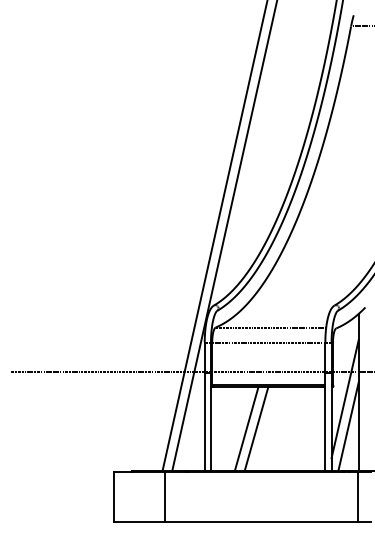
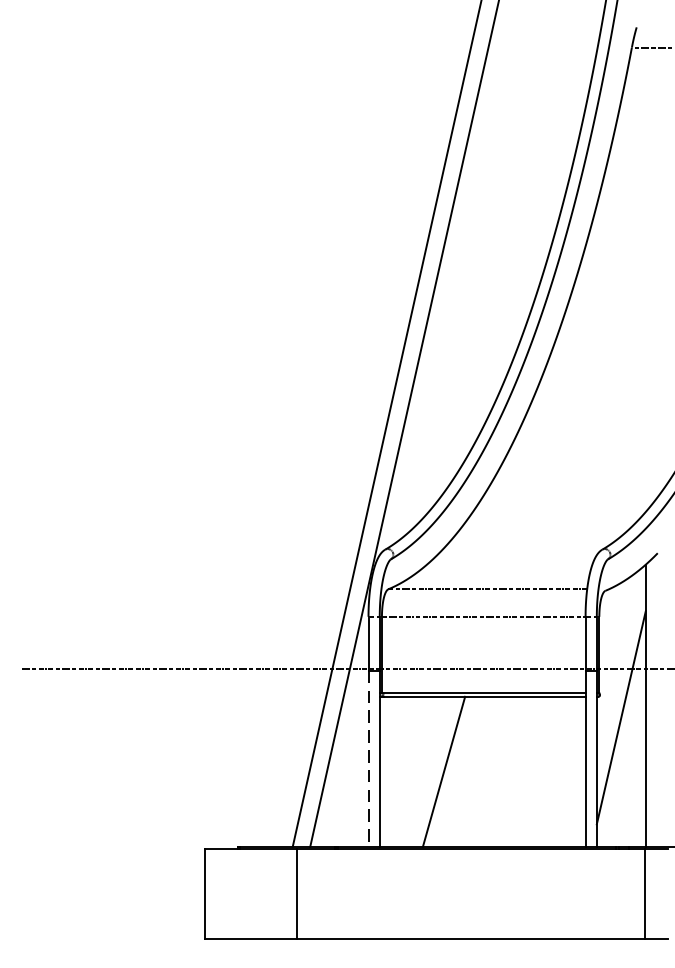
line: (204, 421) -> (368, 758), solid -> dashed
line: (348, 425) -> (627, 765), removed
line: (256, 428) -> (461, 771), removed

